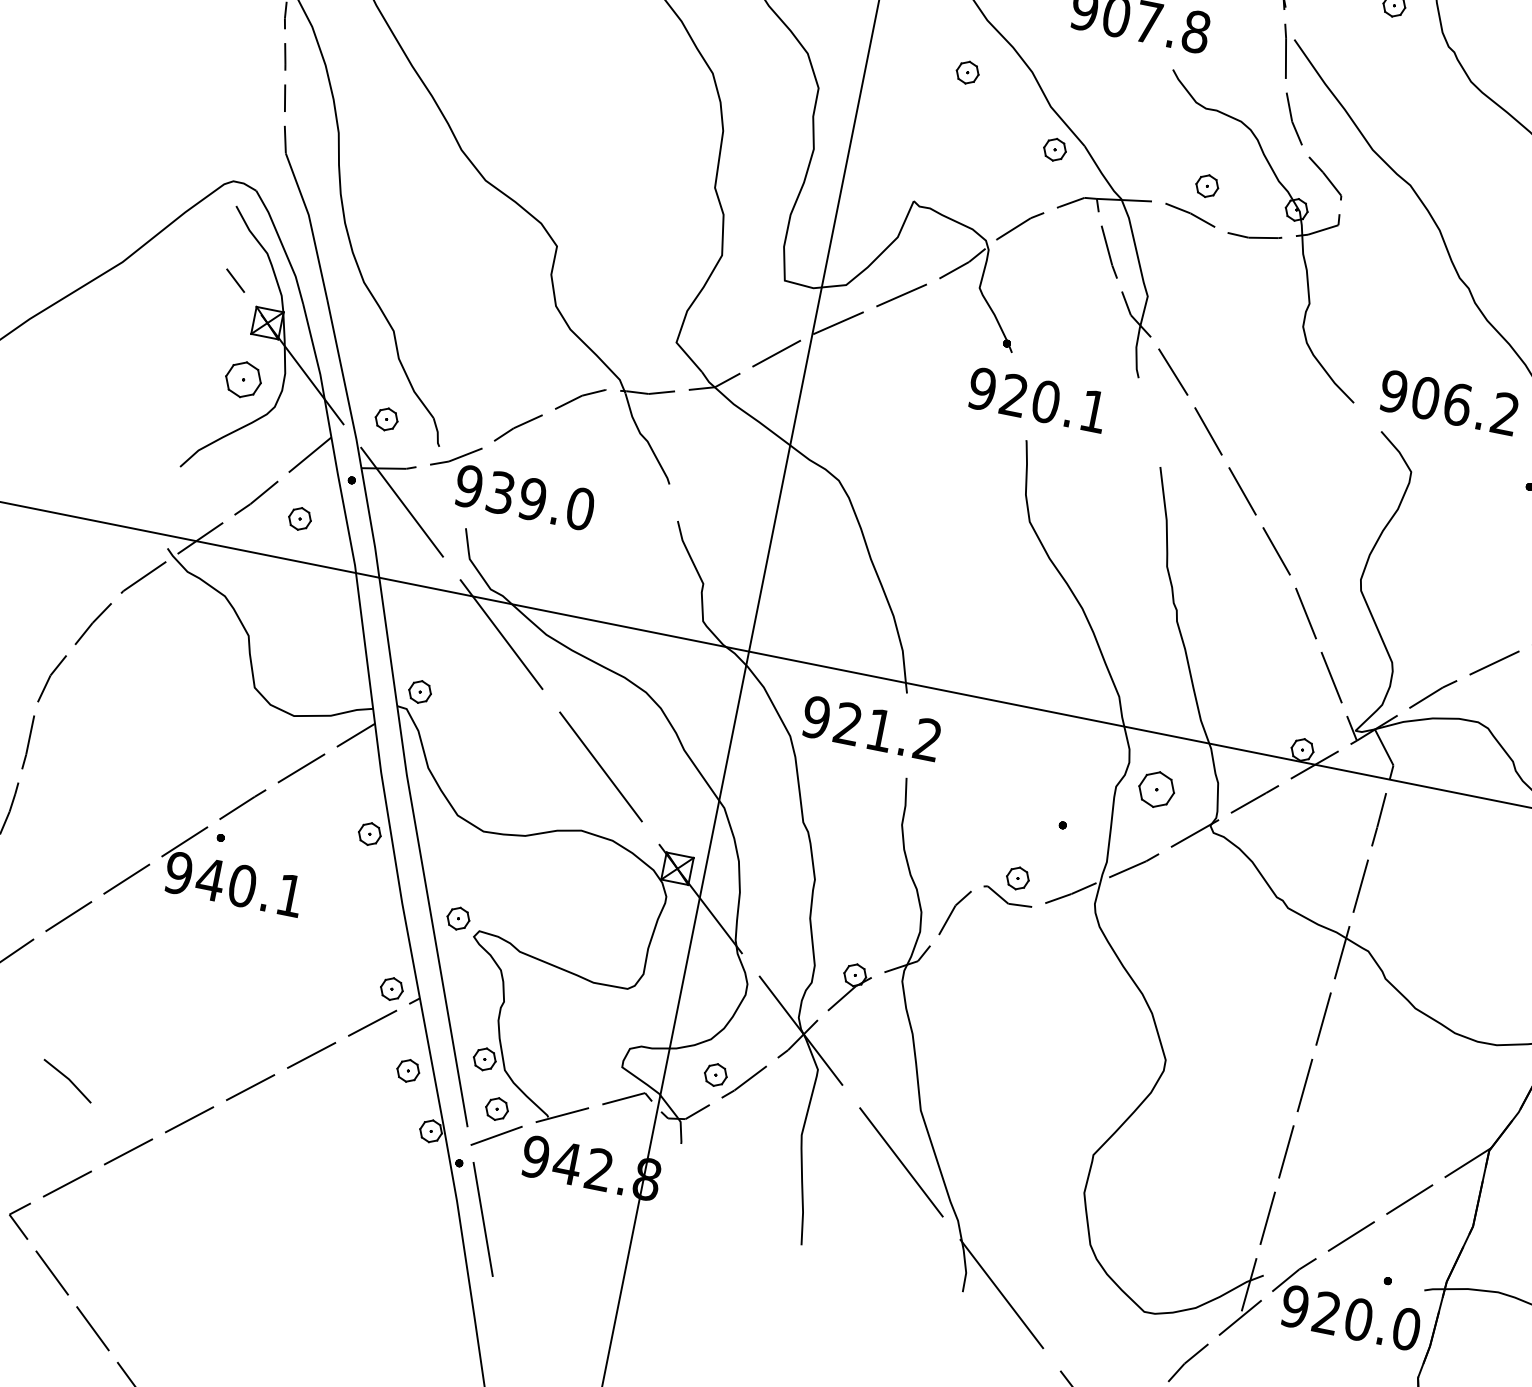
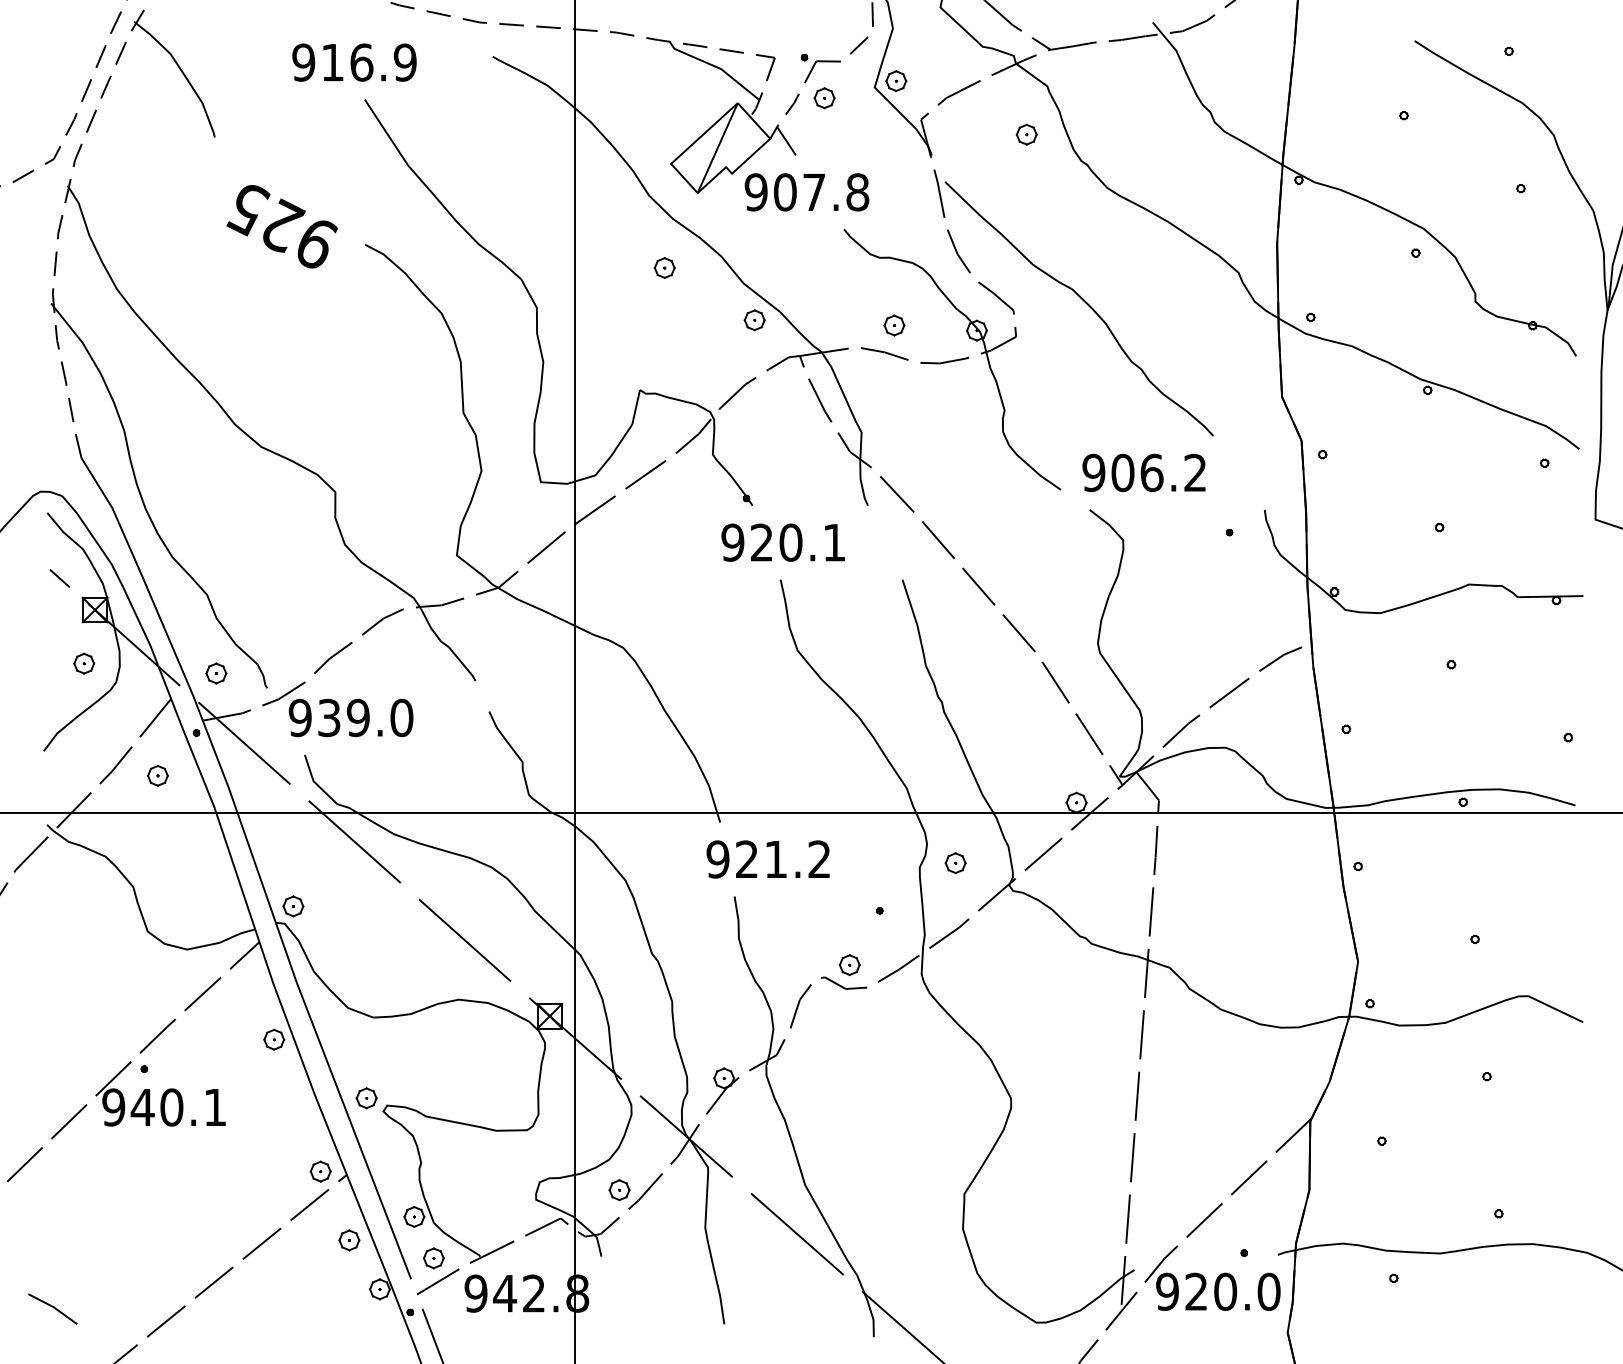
part: (244, 379) -> (84, 663), size x0.62
text: (870, 728) -> (767, 859), moved
part: (1156, 790) -> (955, 863), size x0.62

